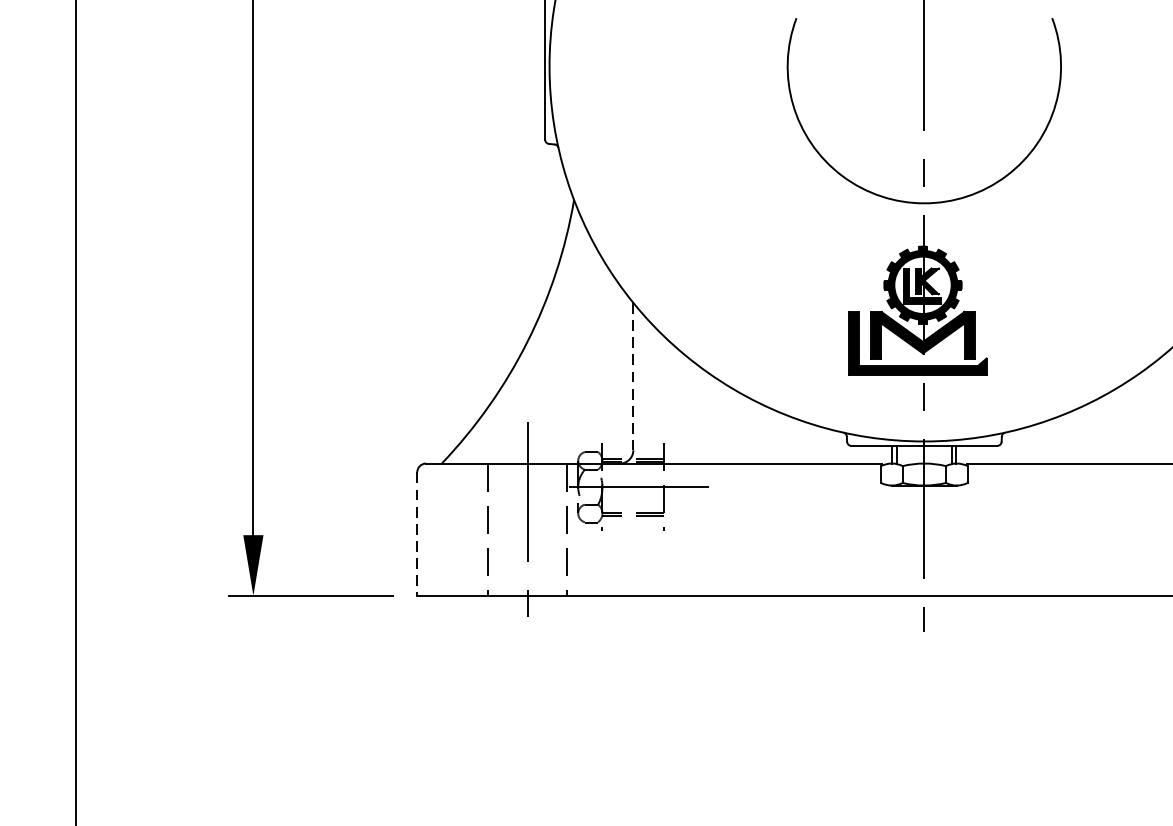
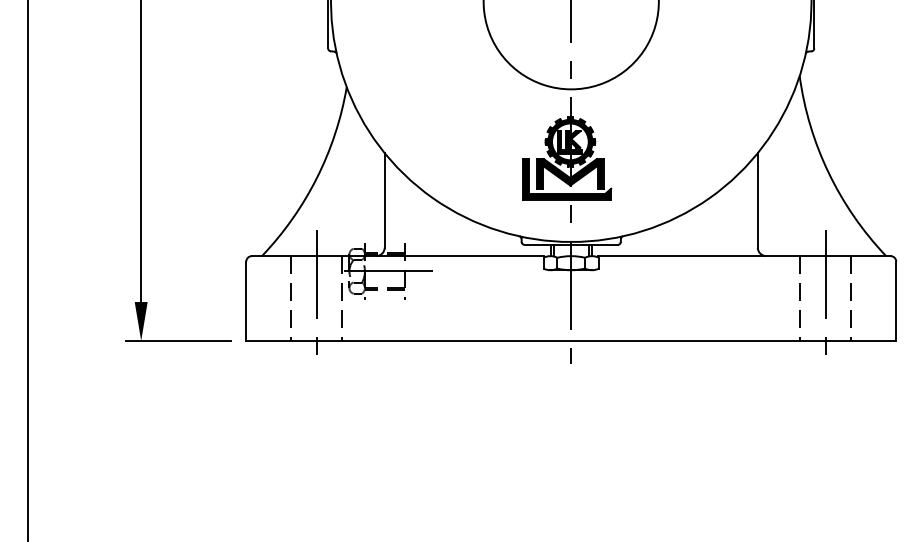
line: (632, 376) -> (384, 200), dashed -> solid
line: (417, 534) -> (246, 301), dashed -> solid

